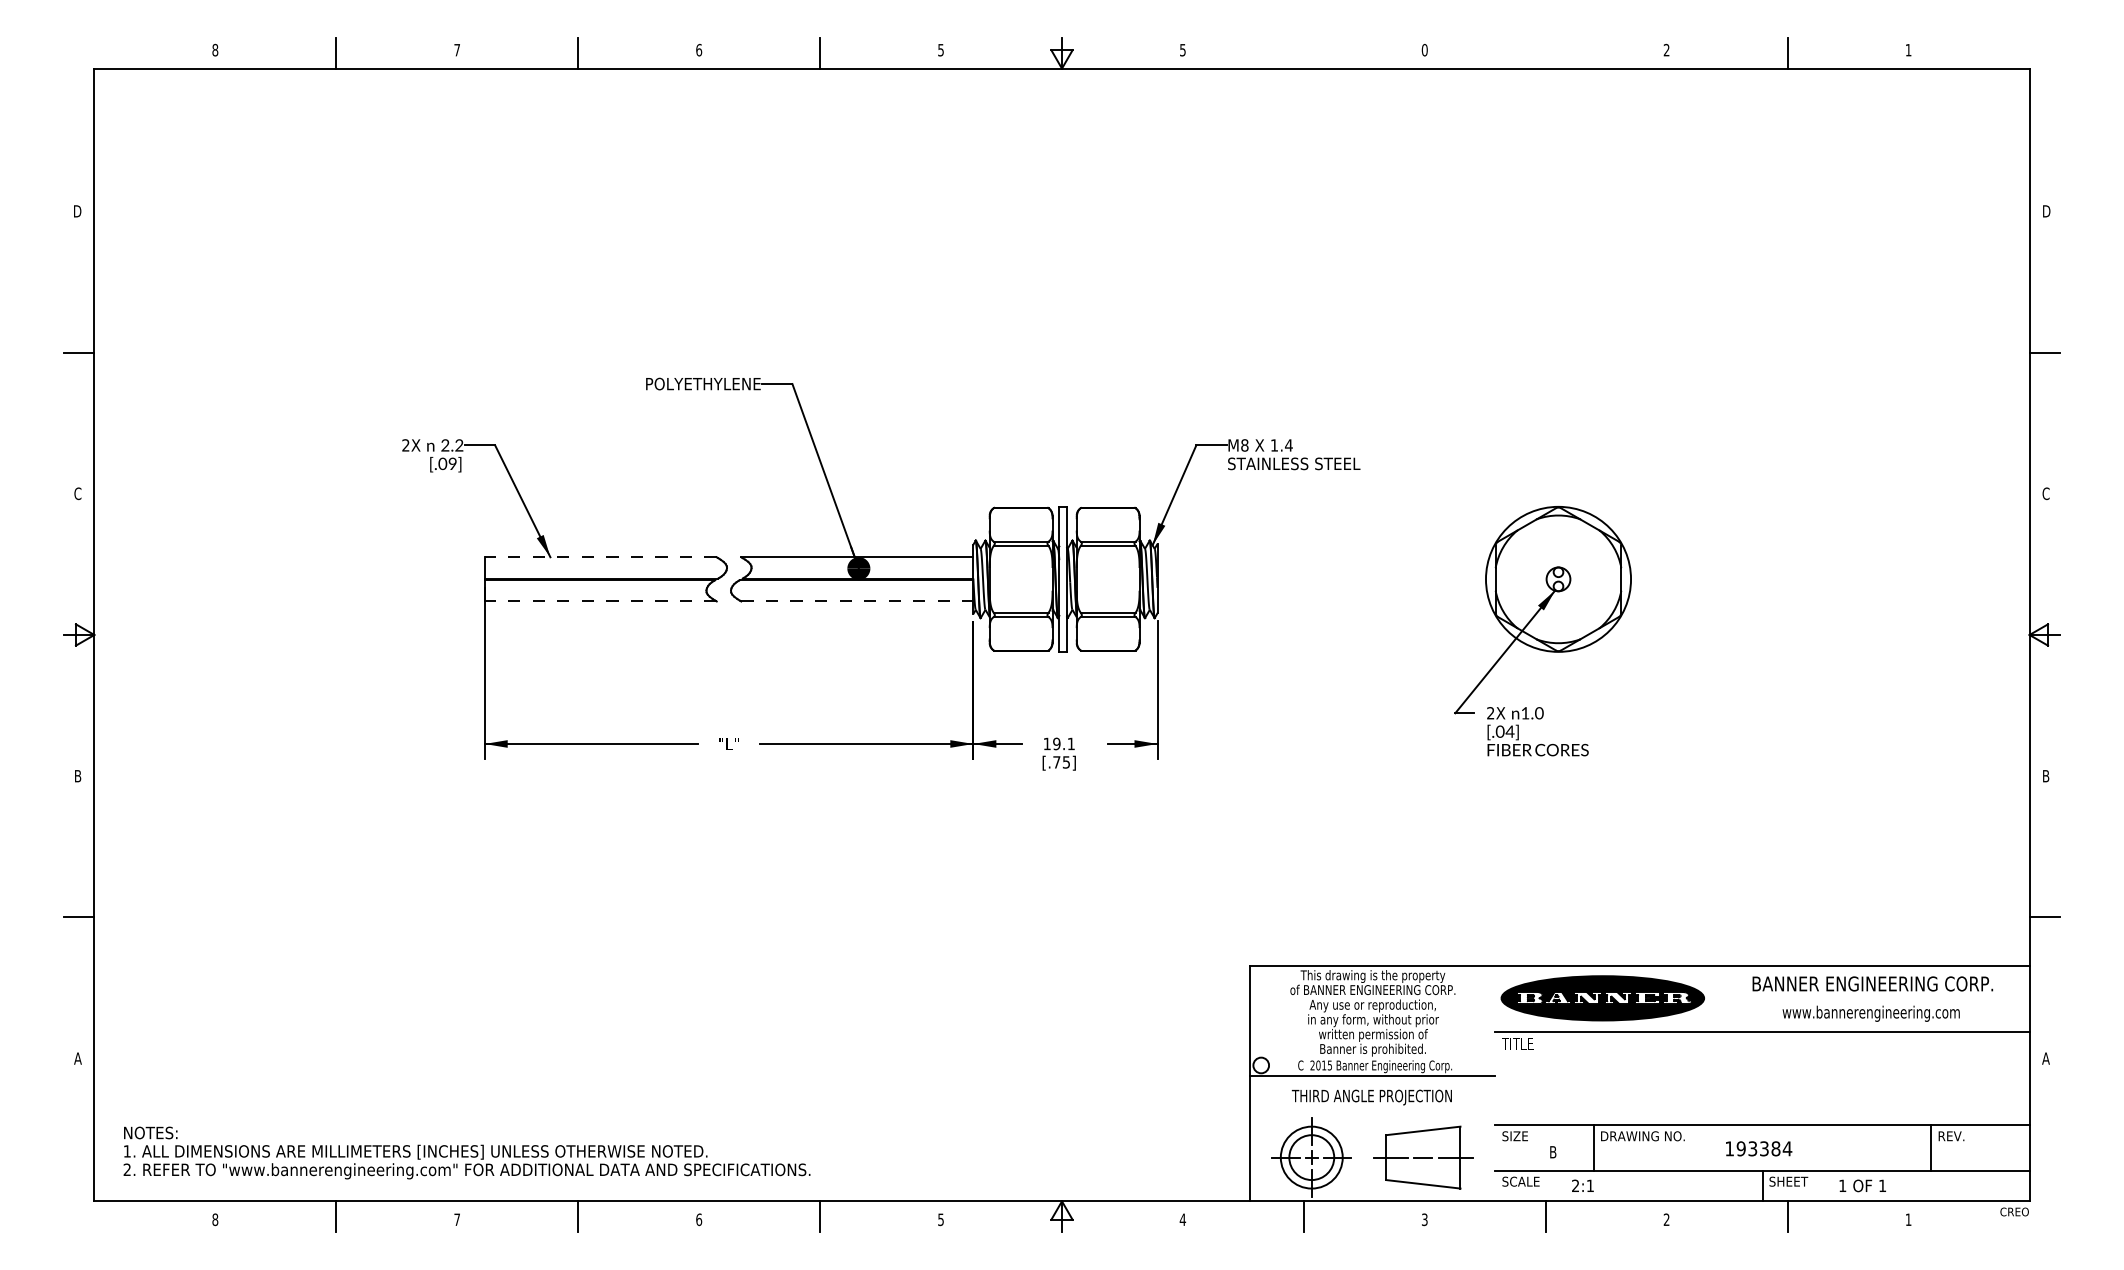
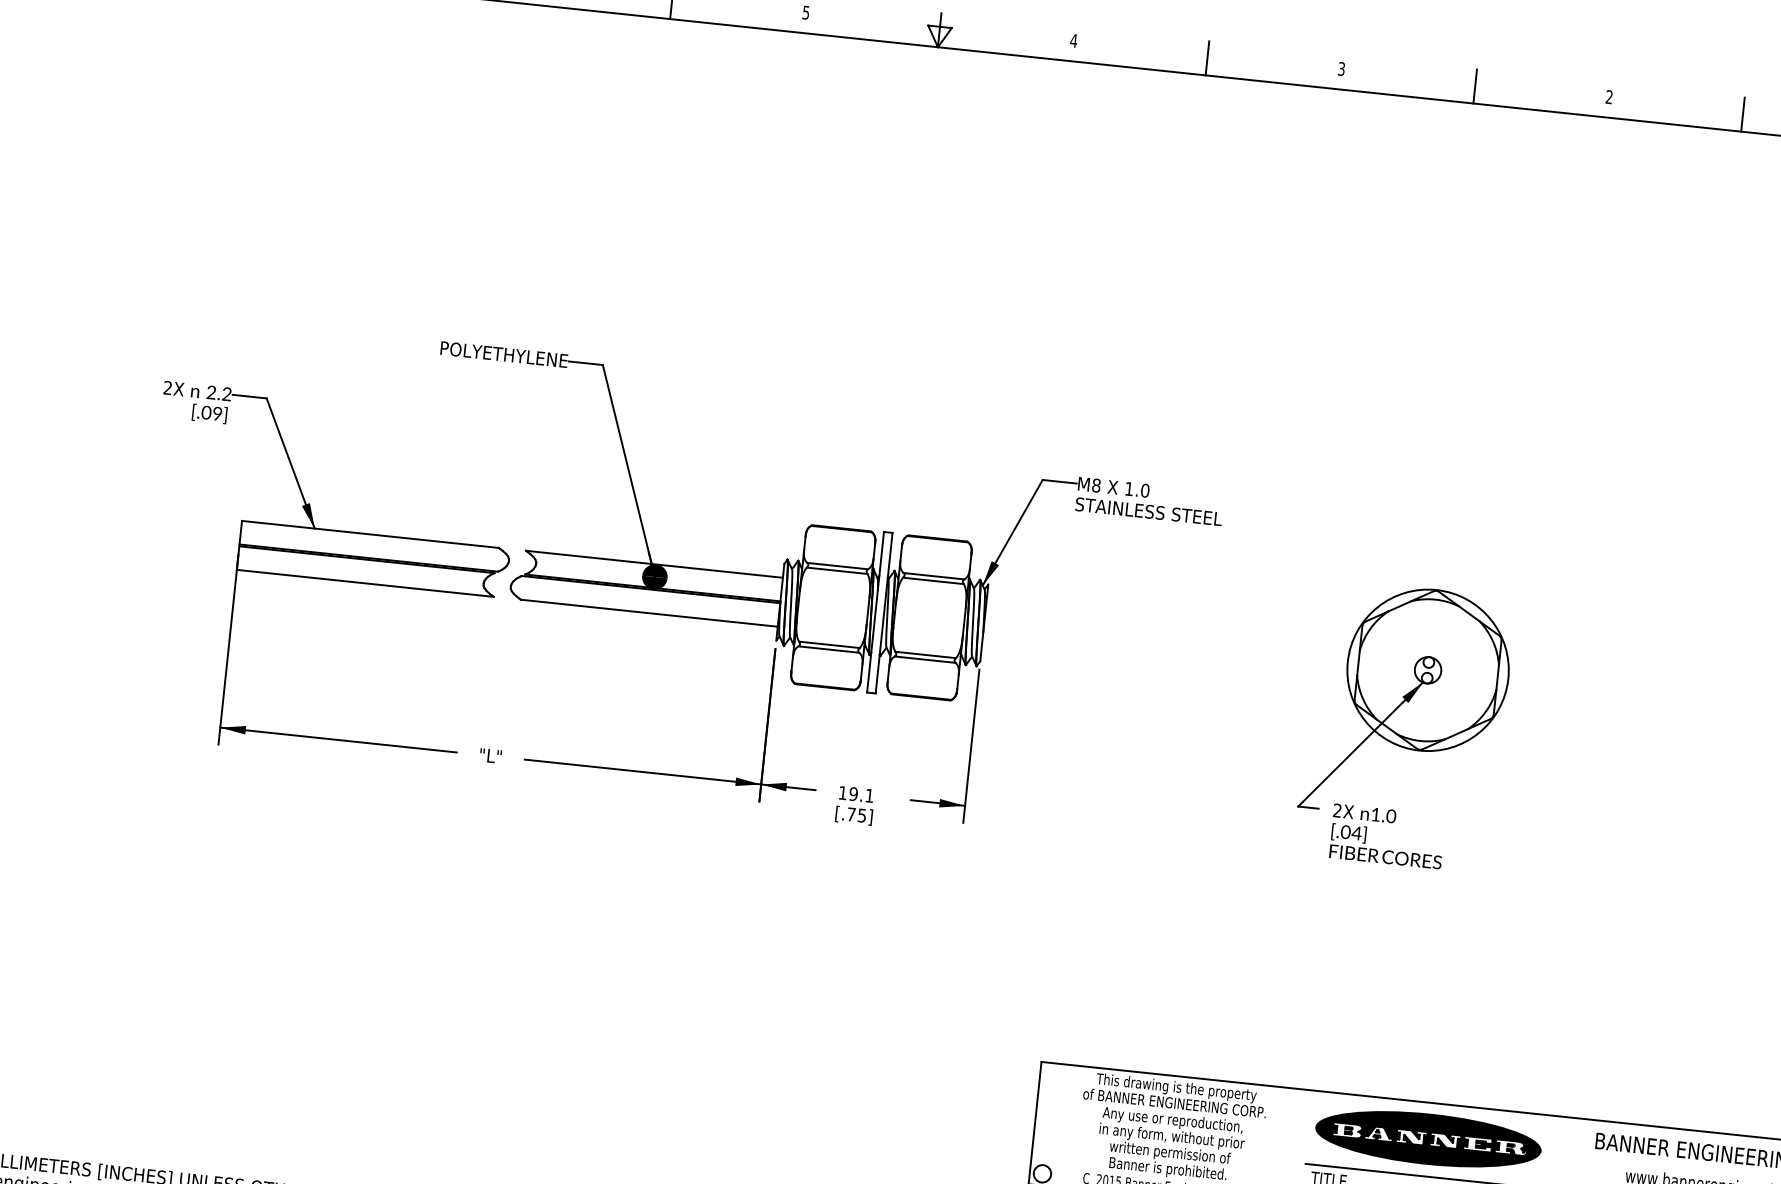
text: (1182, 50) -> (1073, 41), 5 -> 4
text: (1424, 50) -> (1341, 69), 0 -> 3
line: (1303, 52) -> (1207, 57), added
line: (1545, 52) -> (1474, 85), added
text: (1288, 445) -> (1144, 490), 1.4 -> 1.0
line: (600, 557) -> (370, 534), dashed -> solid
line: (600, 601) -> (365, 583), dashed -> solid
line: (857, 601) -> (649, 613), dashed -> solid

